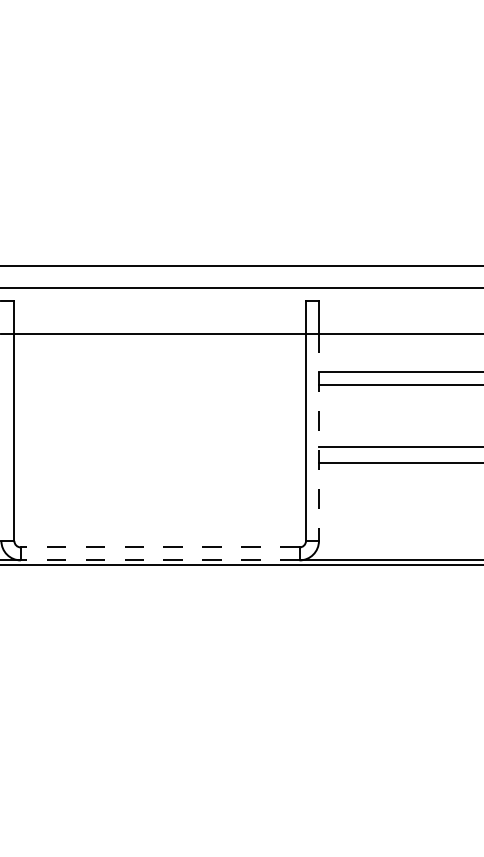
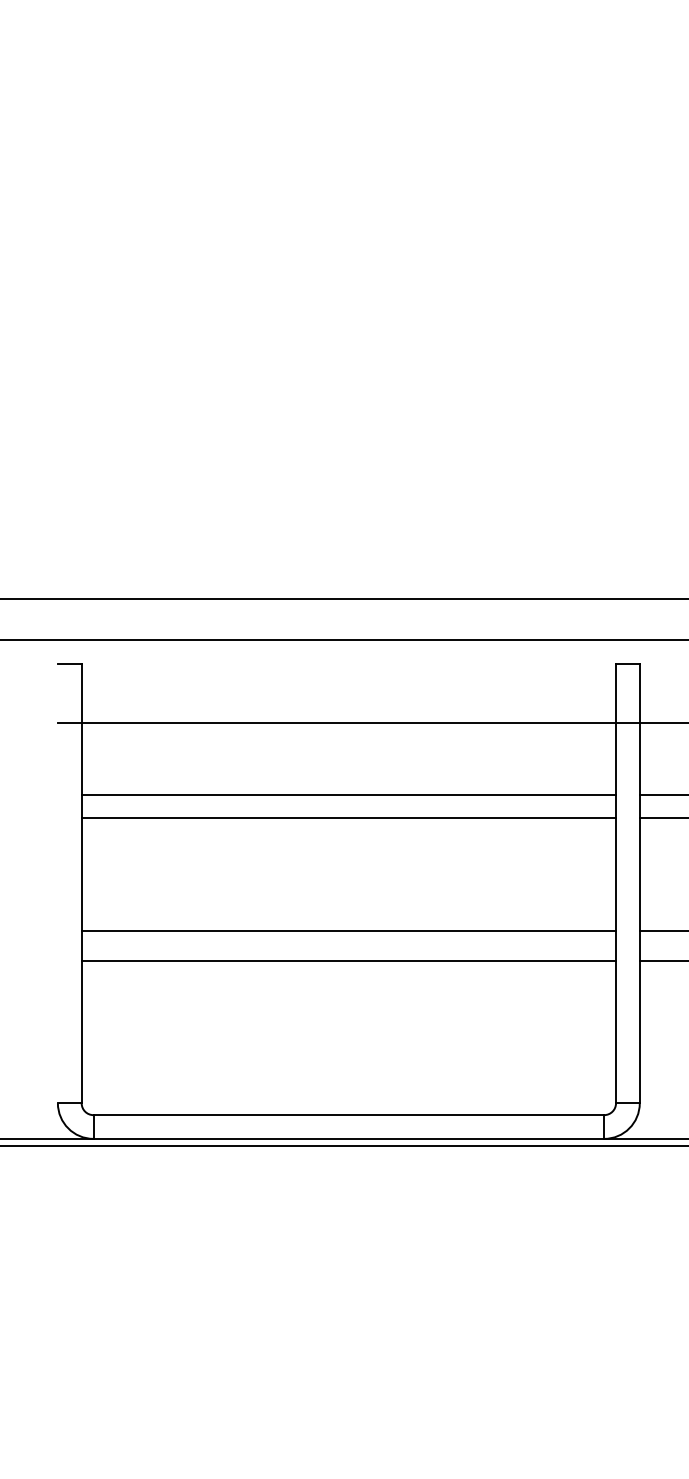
line: (160, 372) -> (349, 794), added
line: (160, 385) -> (349, 818), added
line: (318, 437) -> (638, 913), dashed -> solid
line: (160, 447) -> (349, 932), added
line: (160, 463) -> (349, 961), added
line: (159, 547) -> (347, 1115), dashed -> solid
line: (159, 560) -> (347, 1139), dashed -> solid

